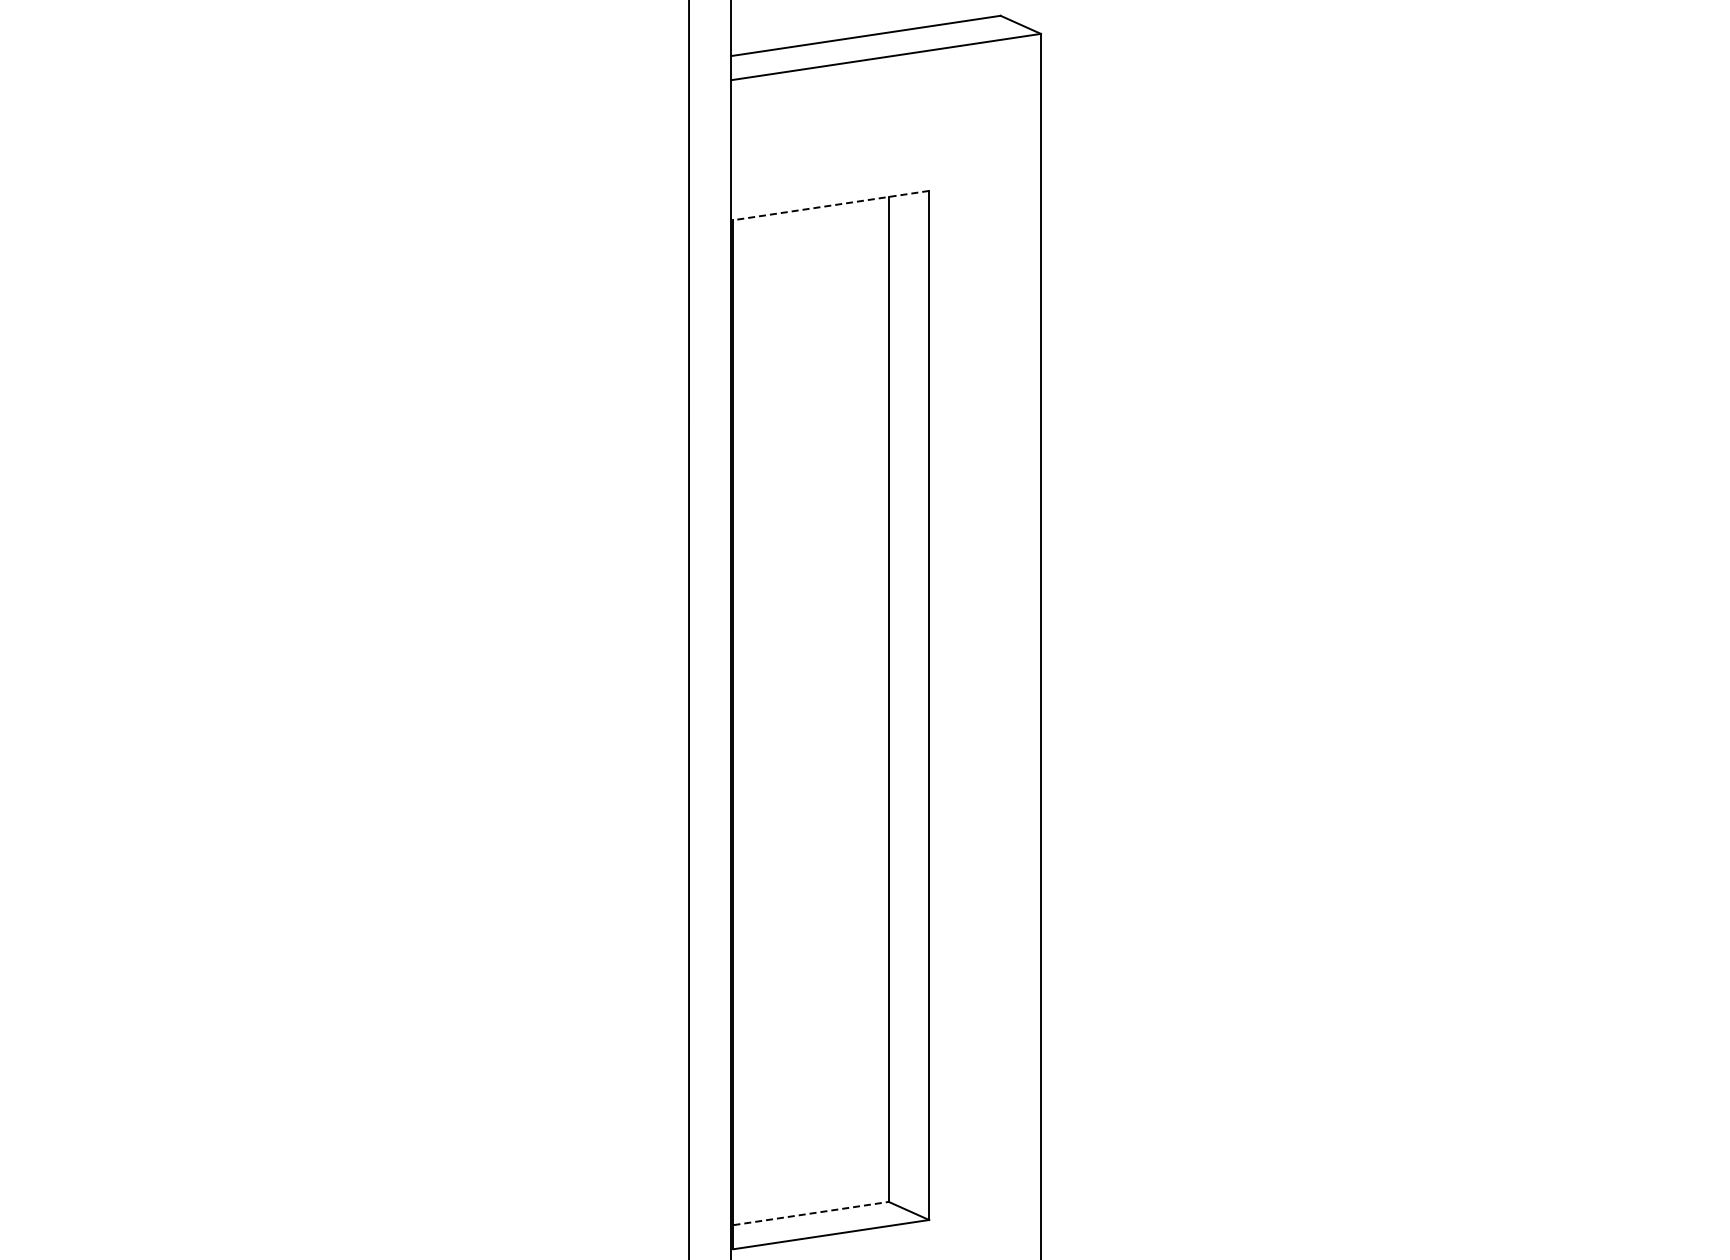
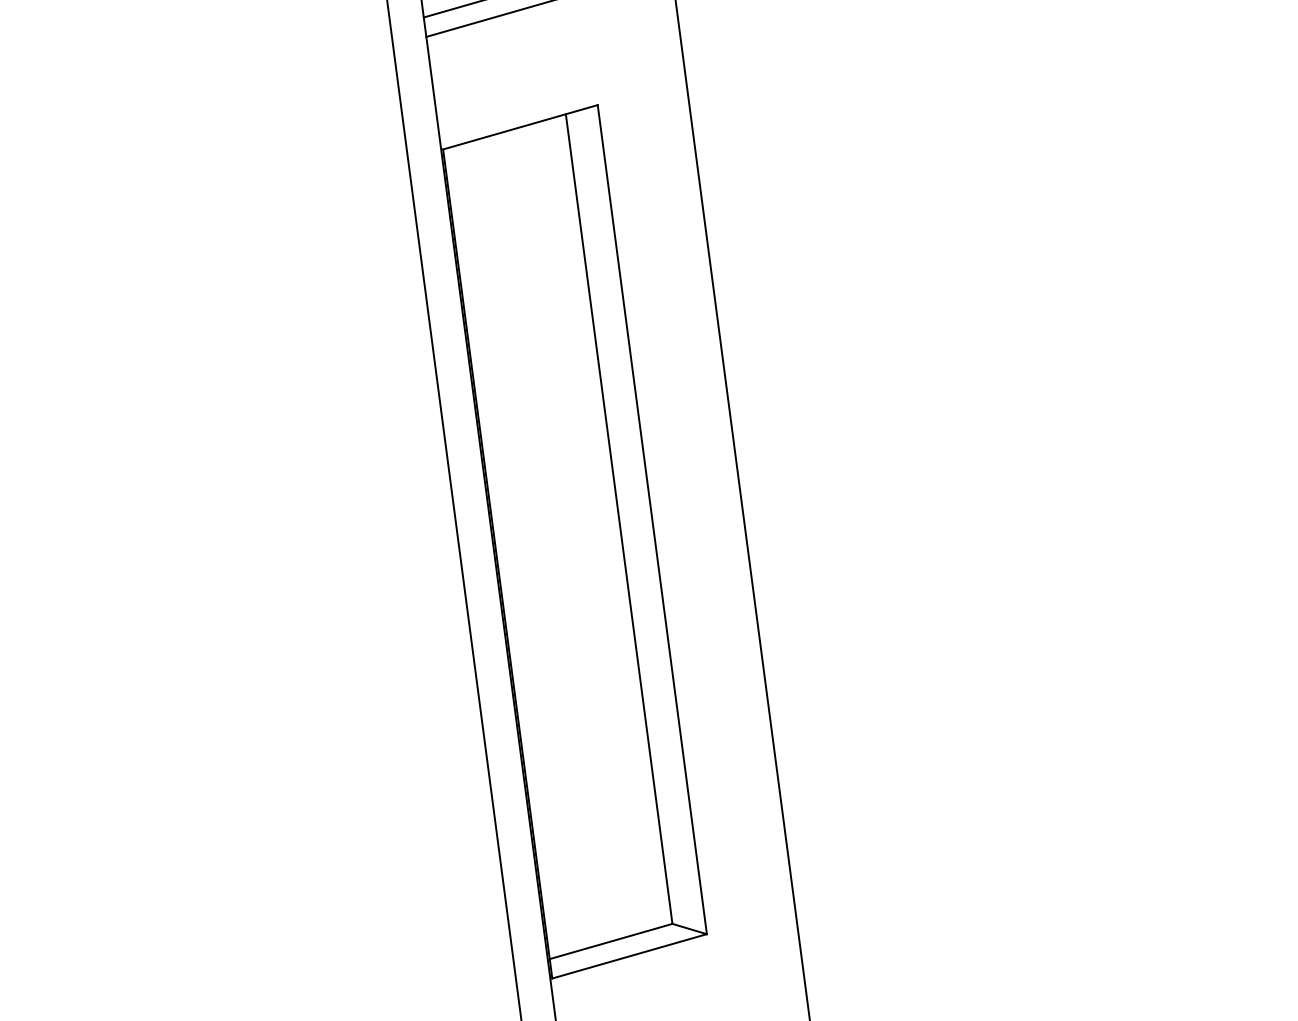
line: (831, 205) -> (520, 127), dashed -> solid
line: (811, 1213) -> (611, 941), dashed -> solid

